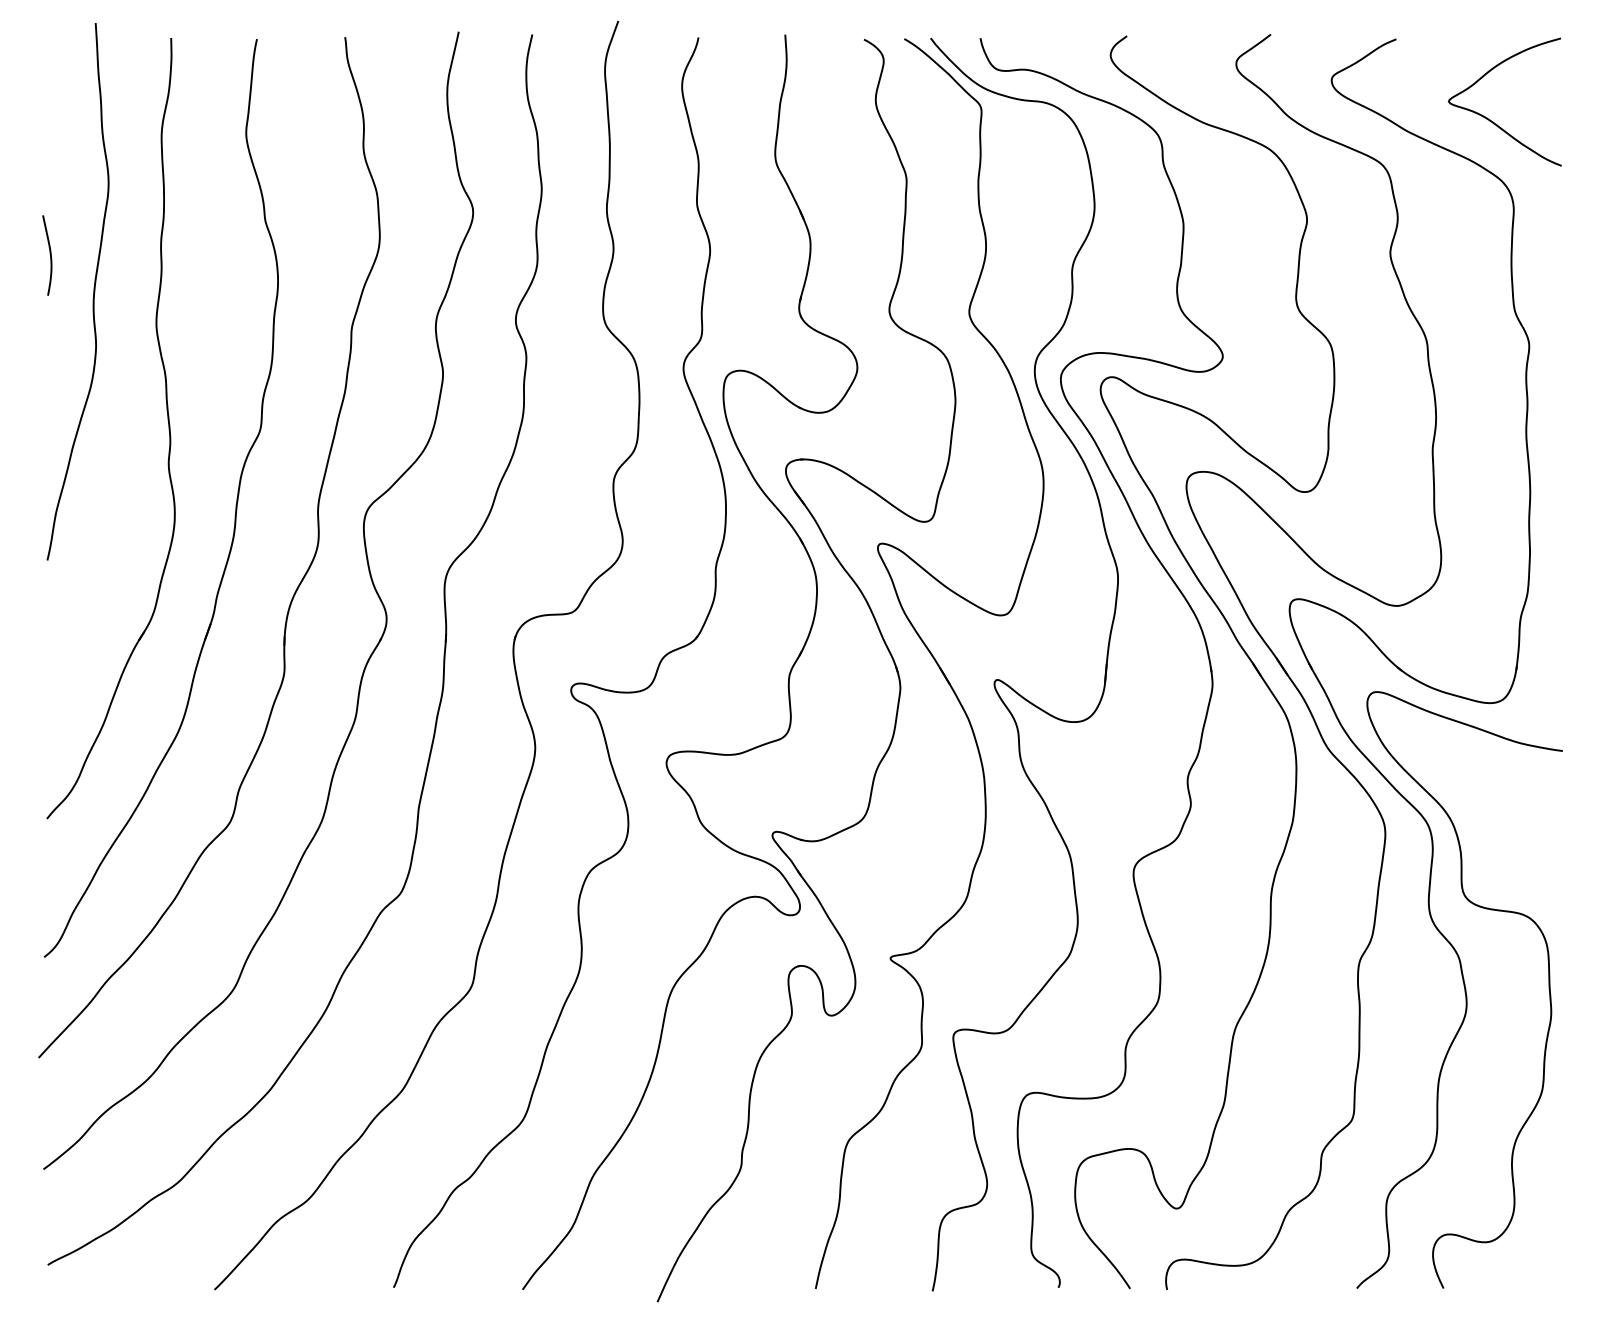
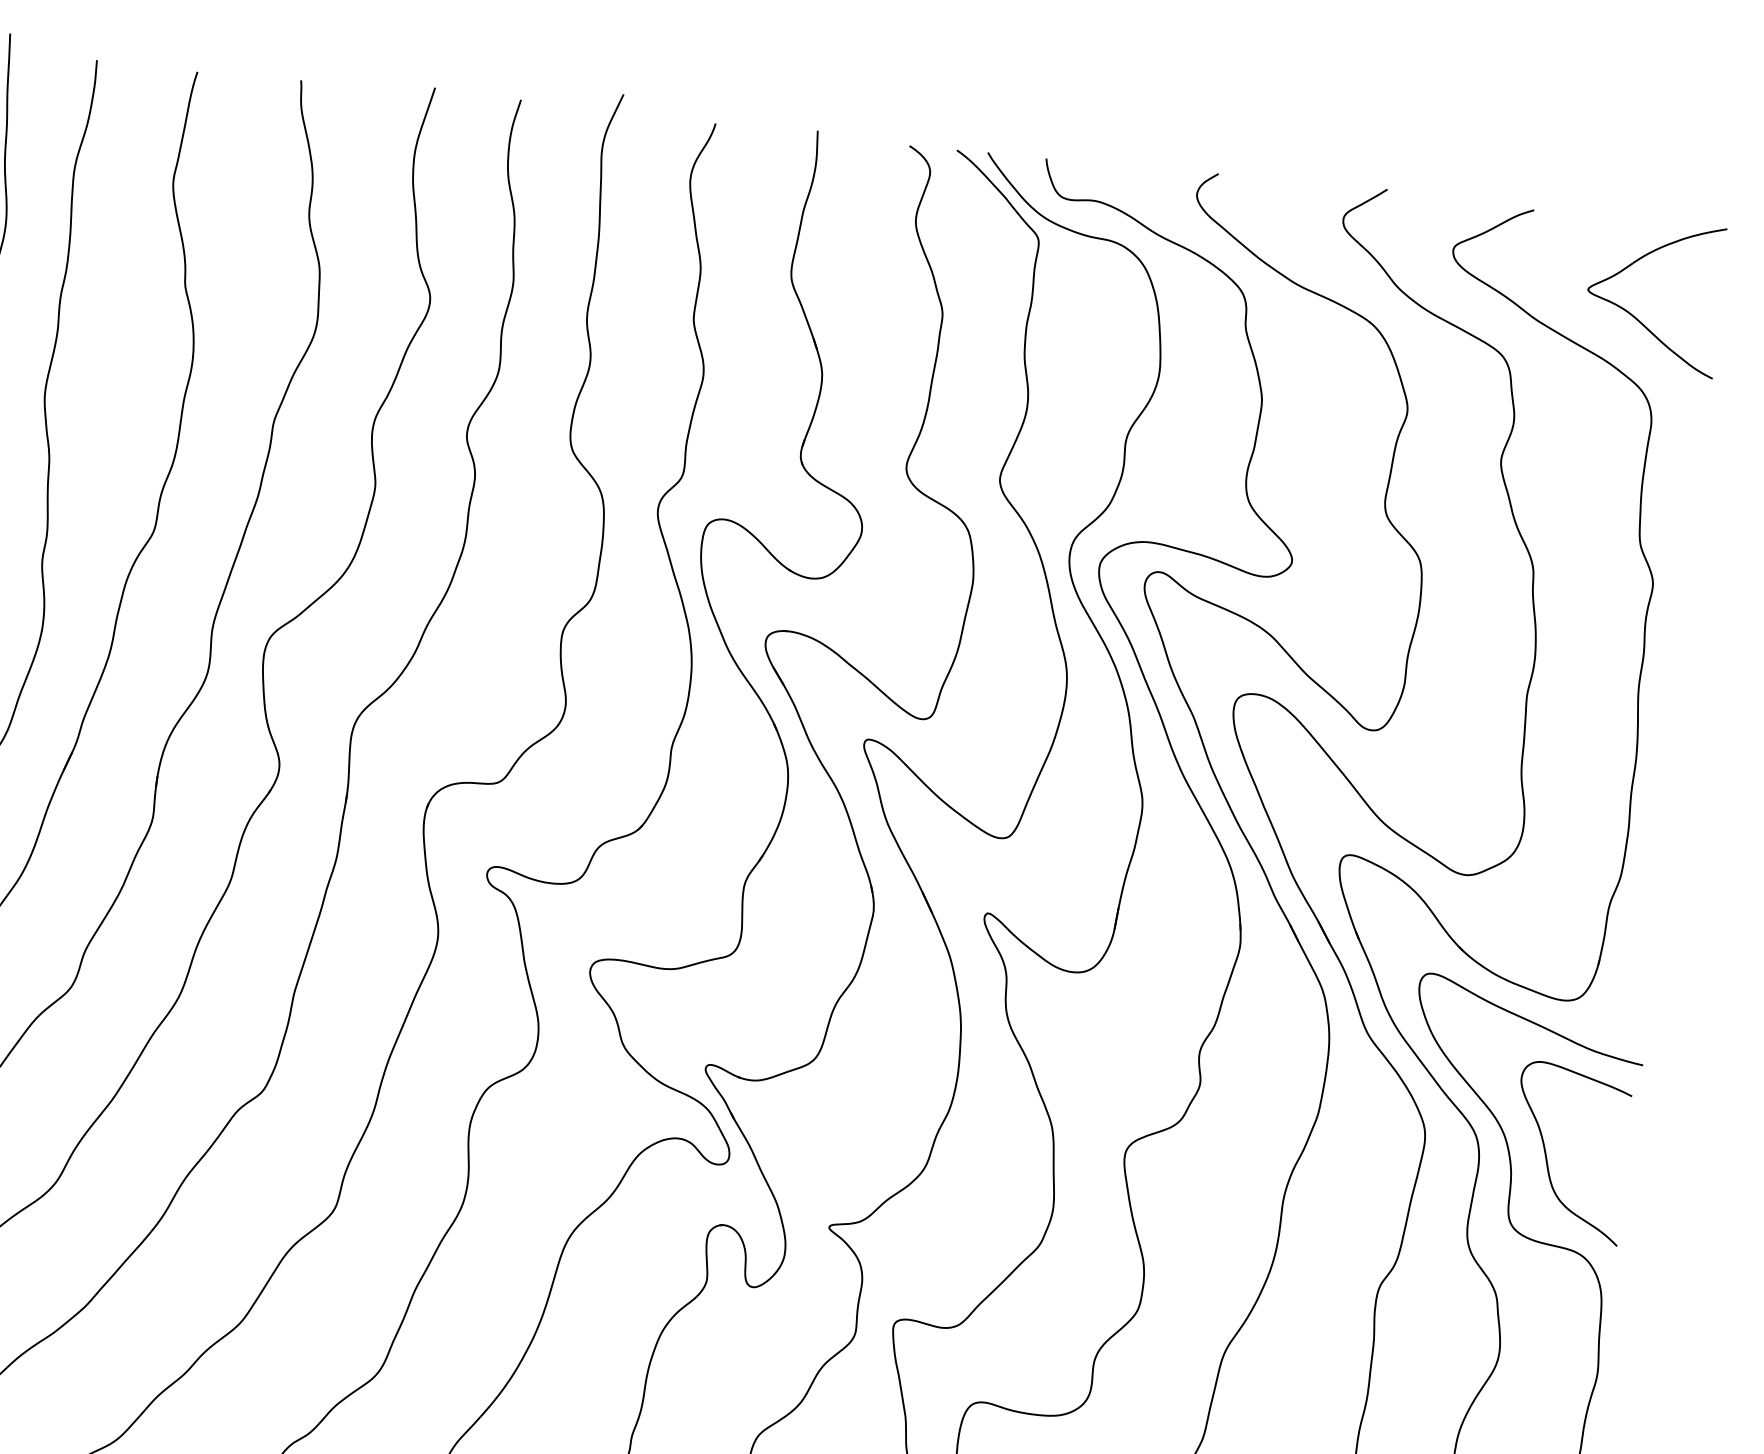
curve: (1490, 837) -> (1547, 1158), added

